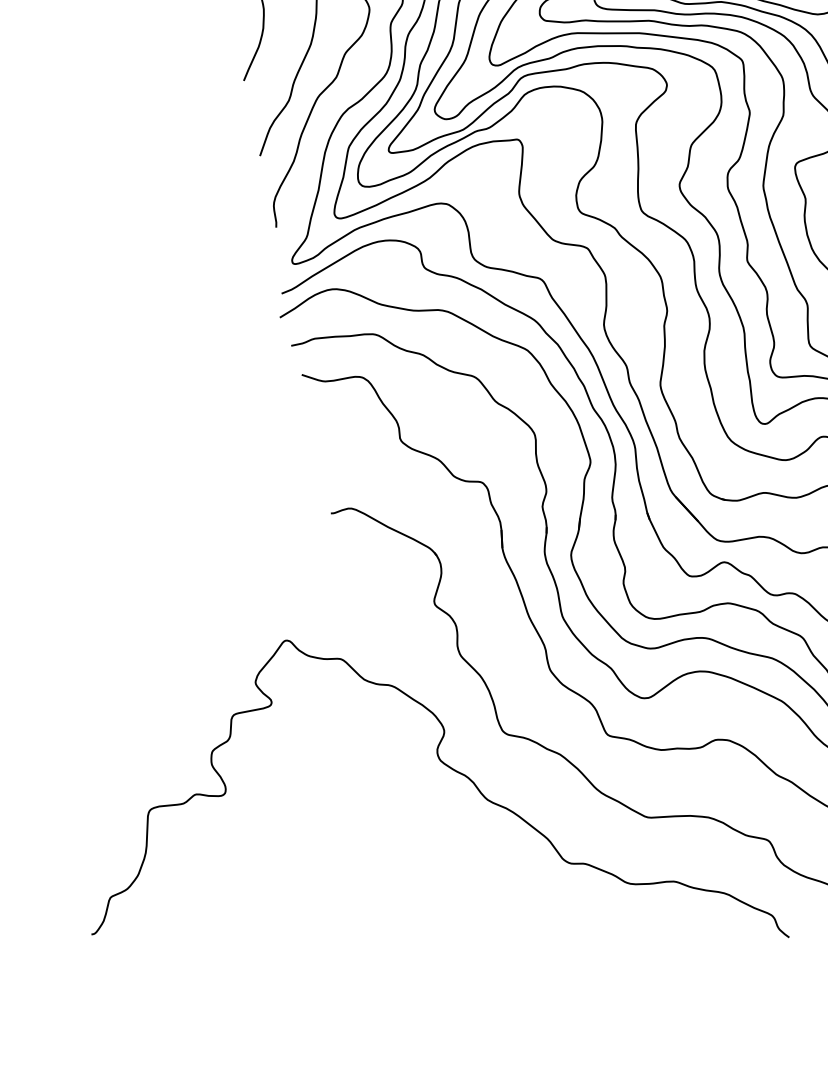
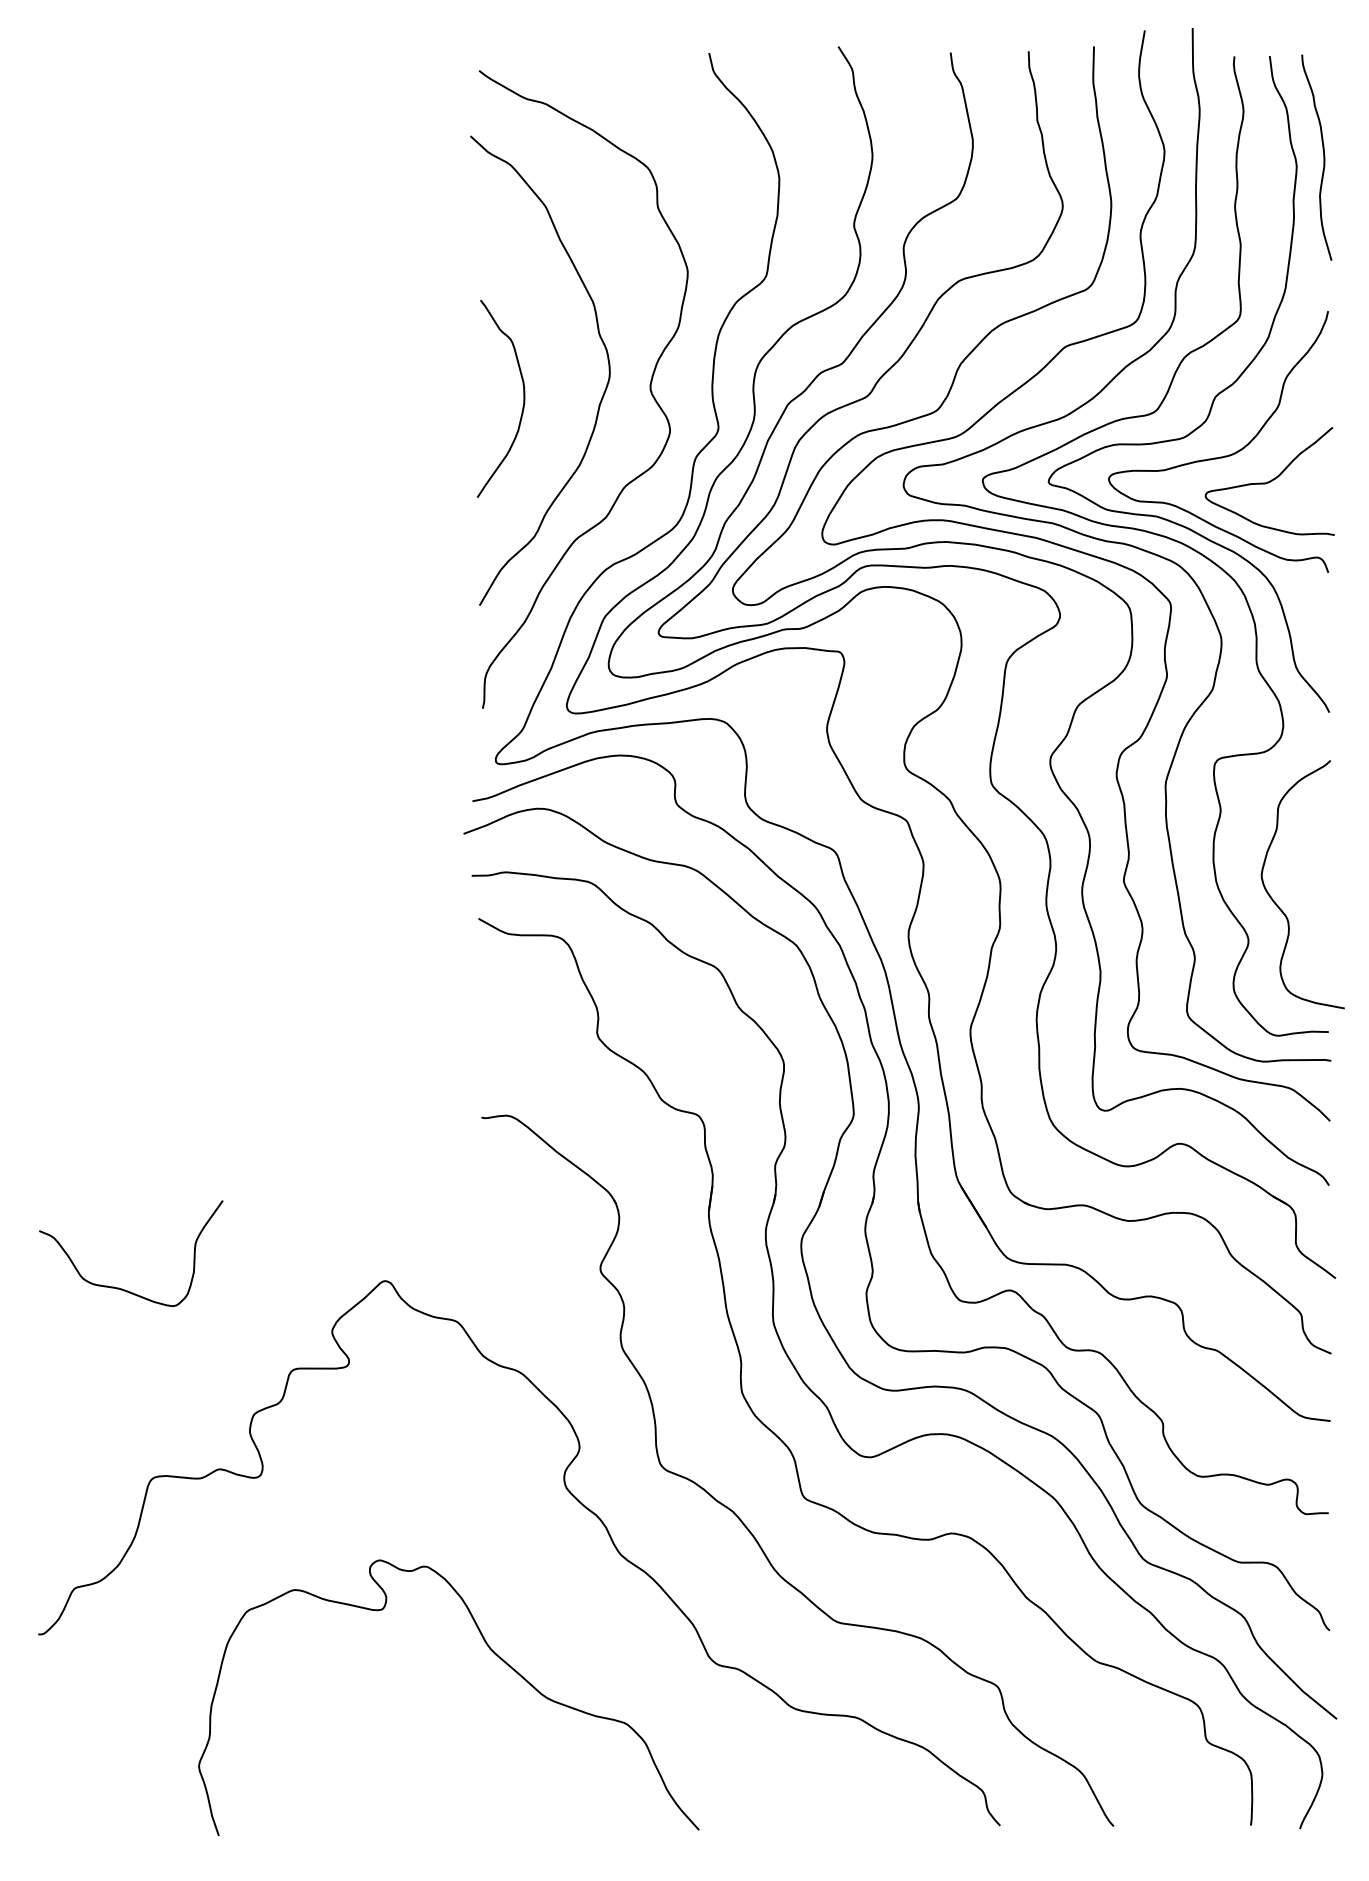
curve: (101, 681) -> (119, 1287), added
curve: (411, 885) -> (492, 1652), added

